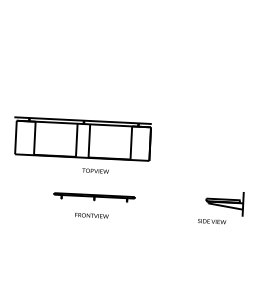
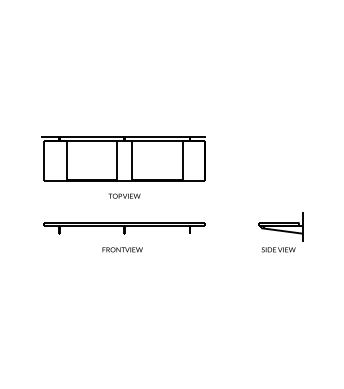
part: (82, 138) -> (123, 158), moved
part: (94, 198) -> (124, 228), size x1.67
text: (211, 221) -> (278, 249), moved

